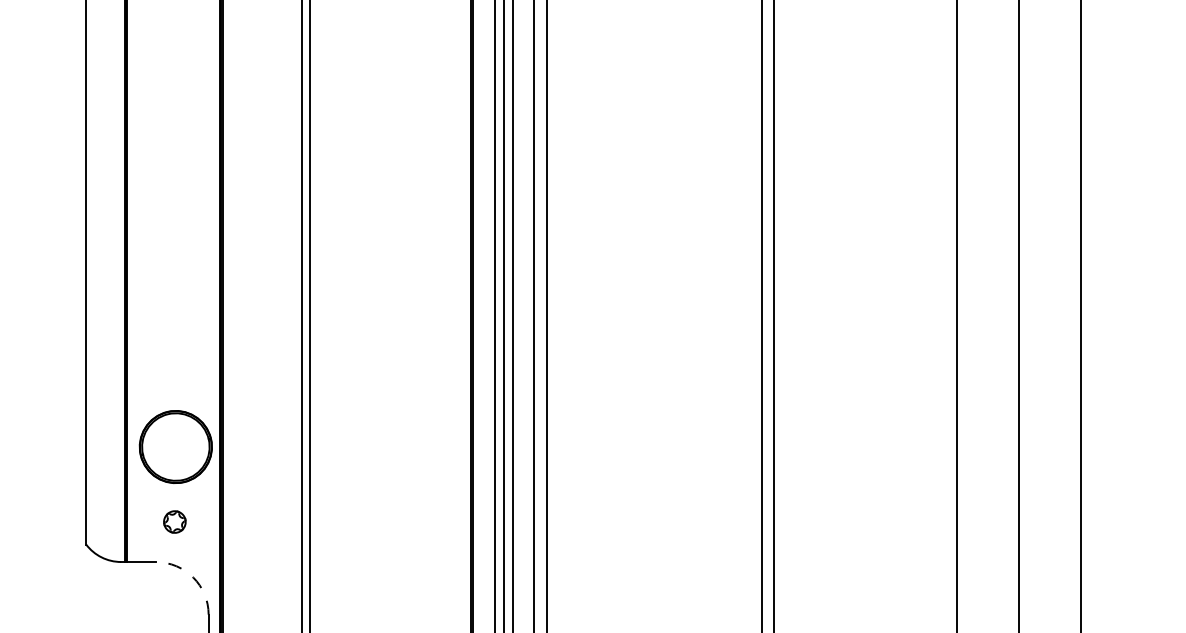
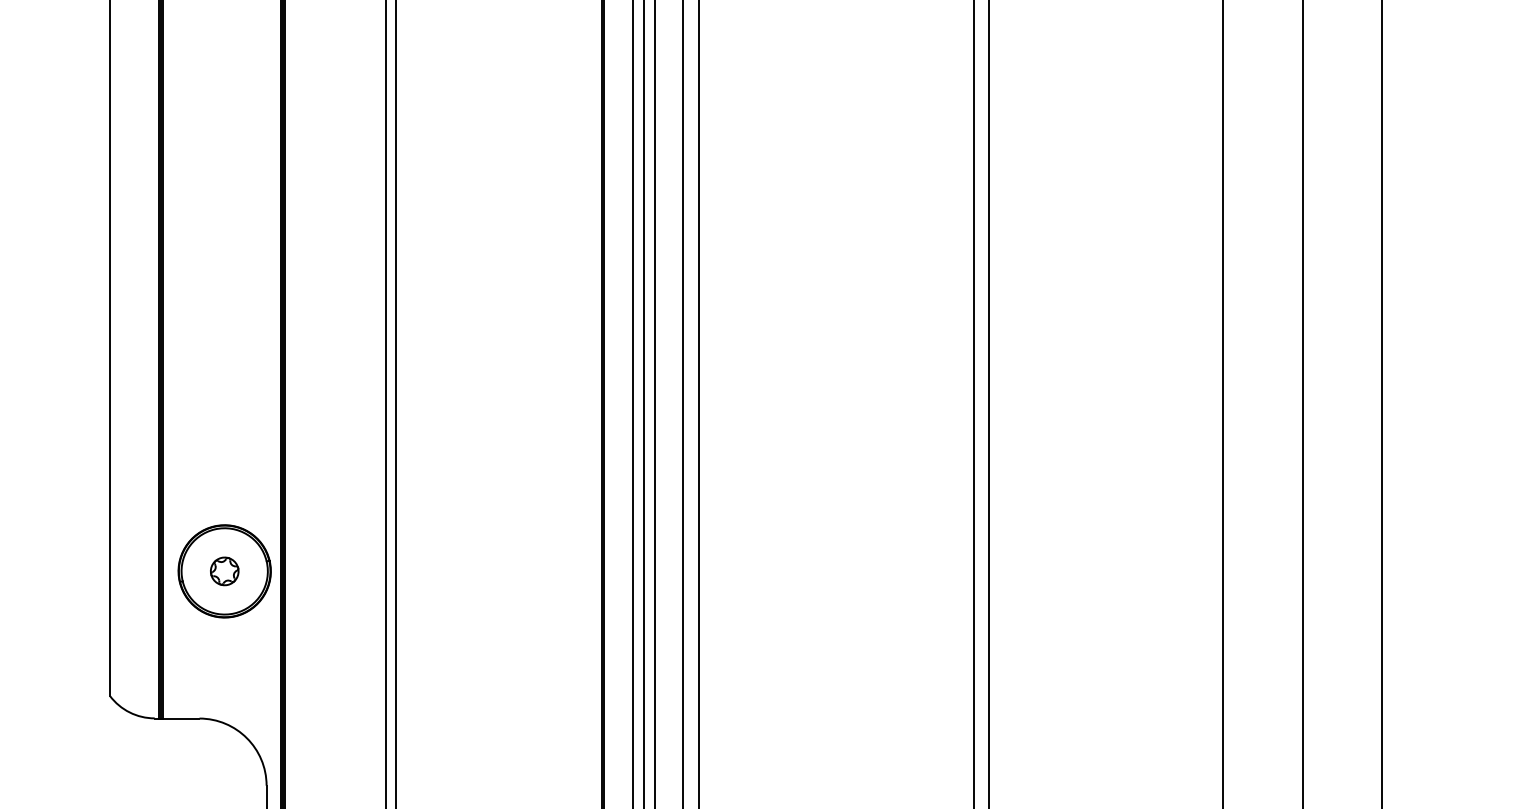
part: (174, 521) -> (224, 570), moved
arc: (193, 577) -> (247, 738), dashed -> solid

